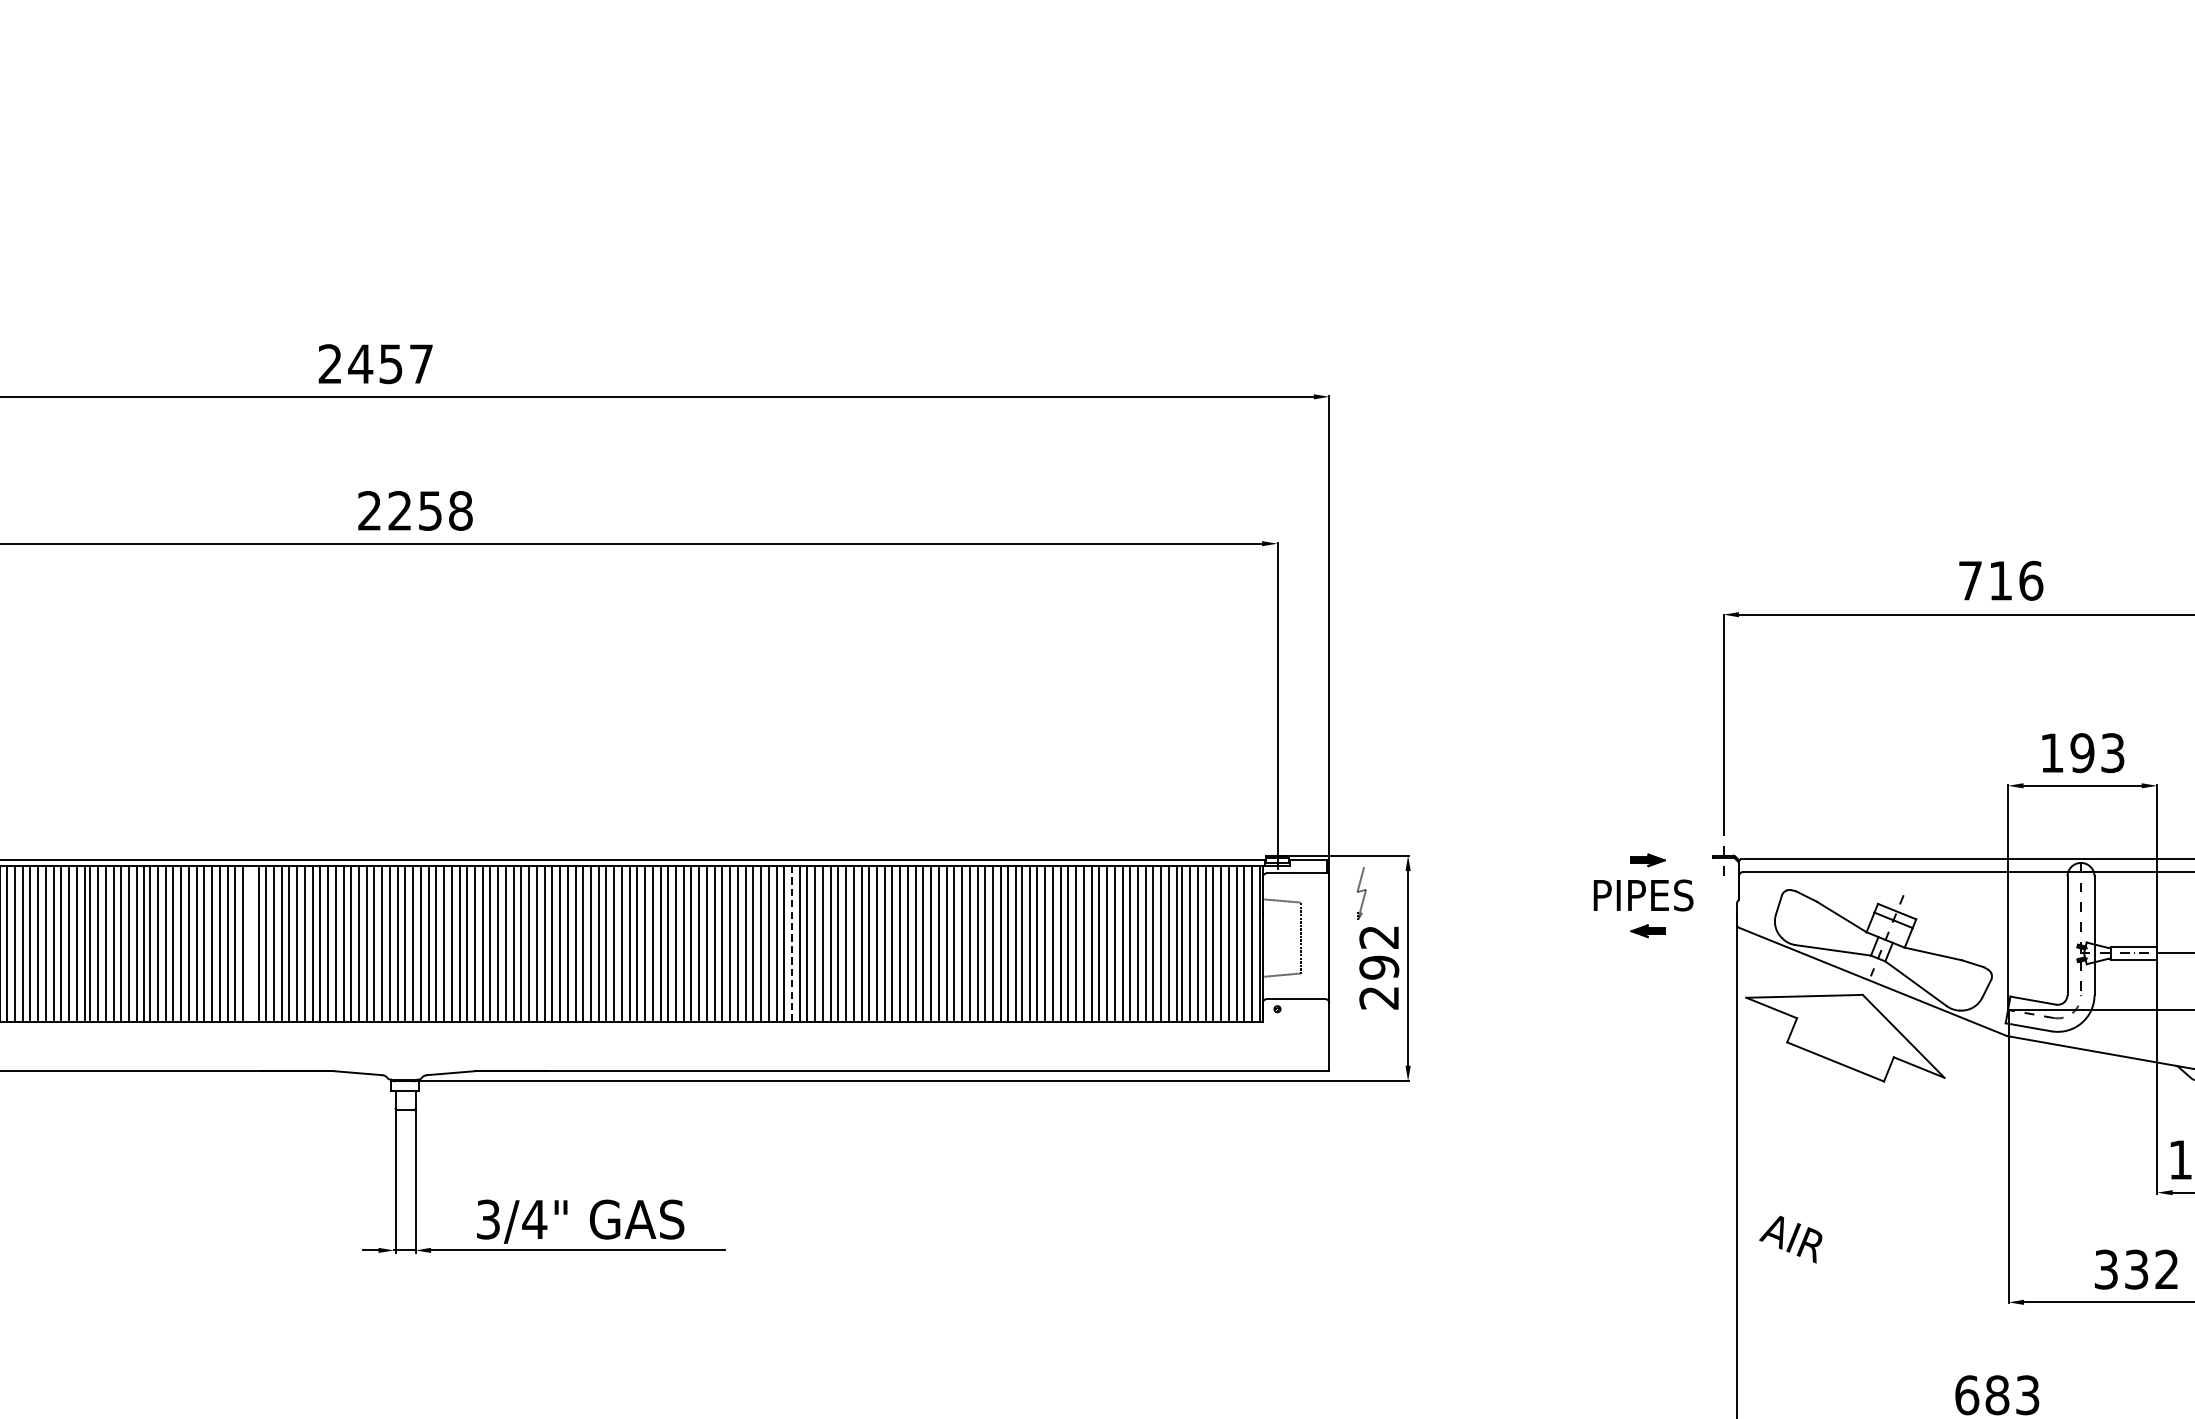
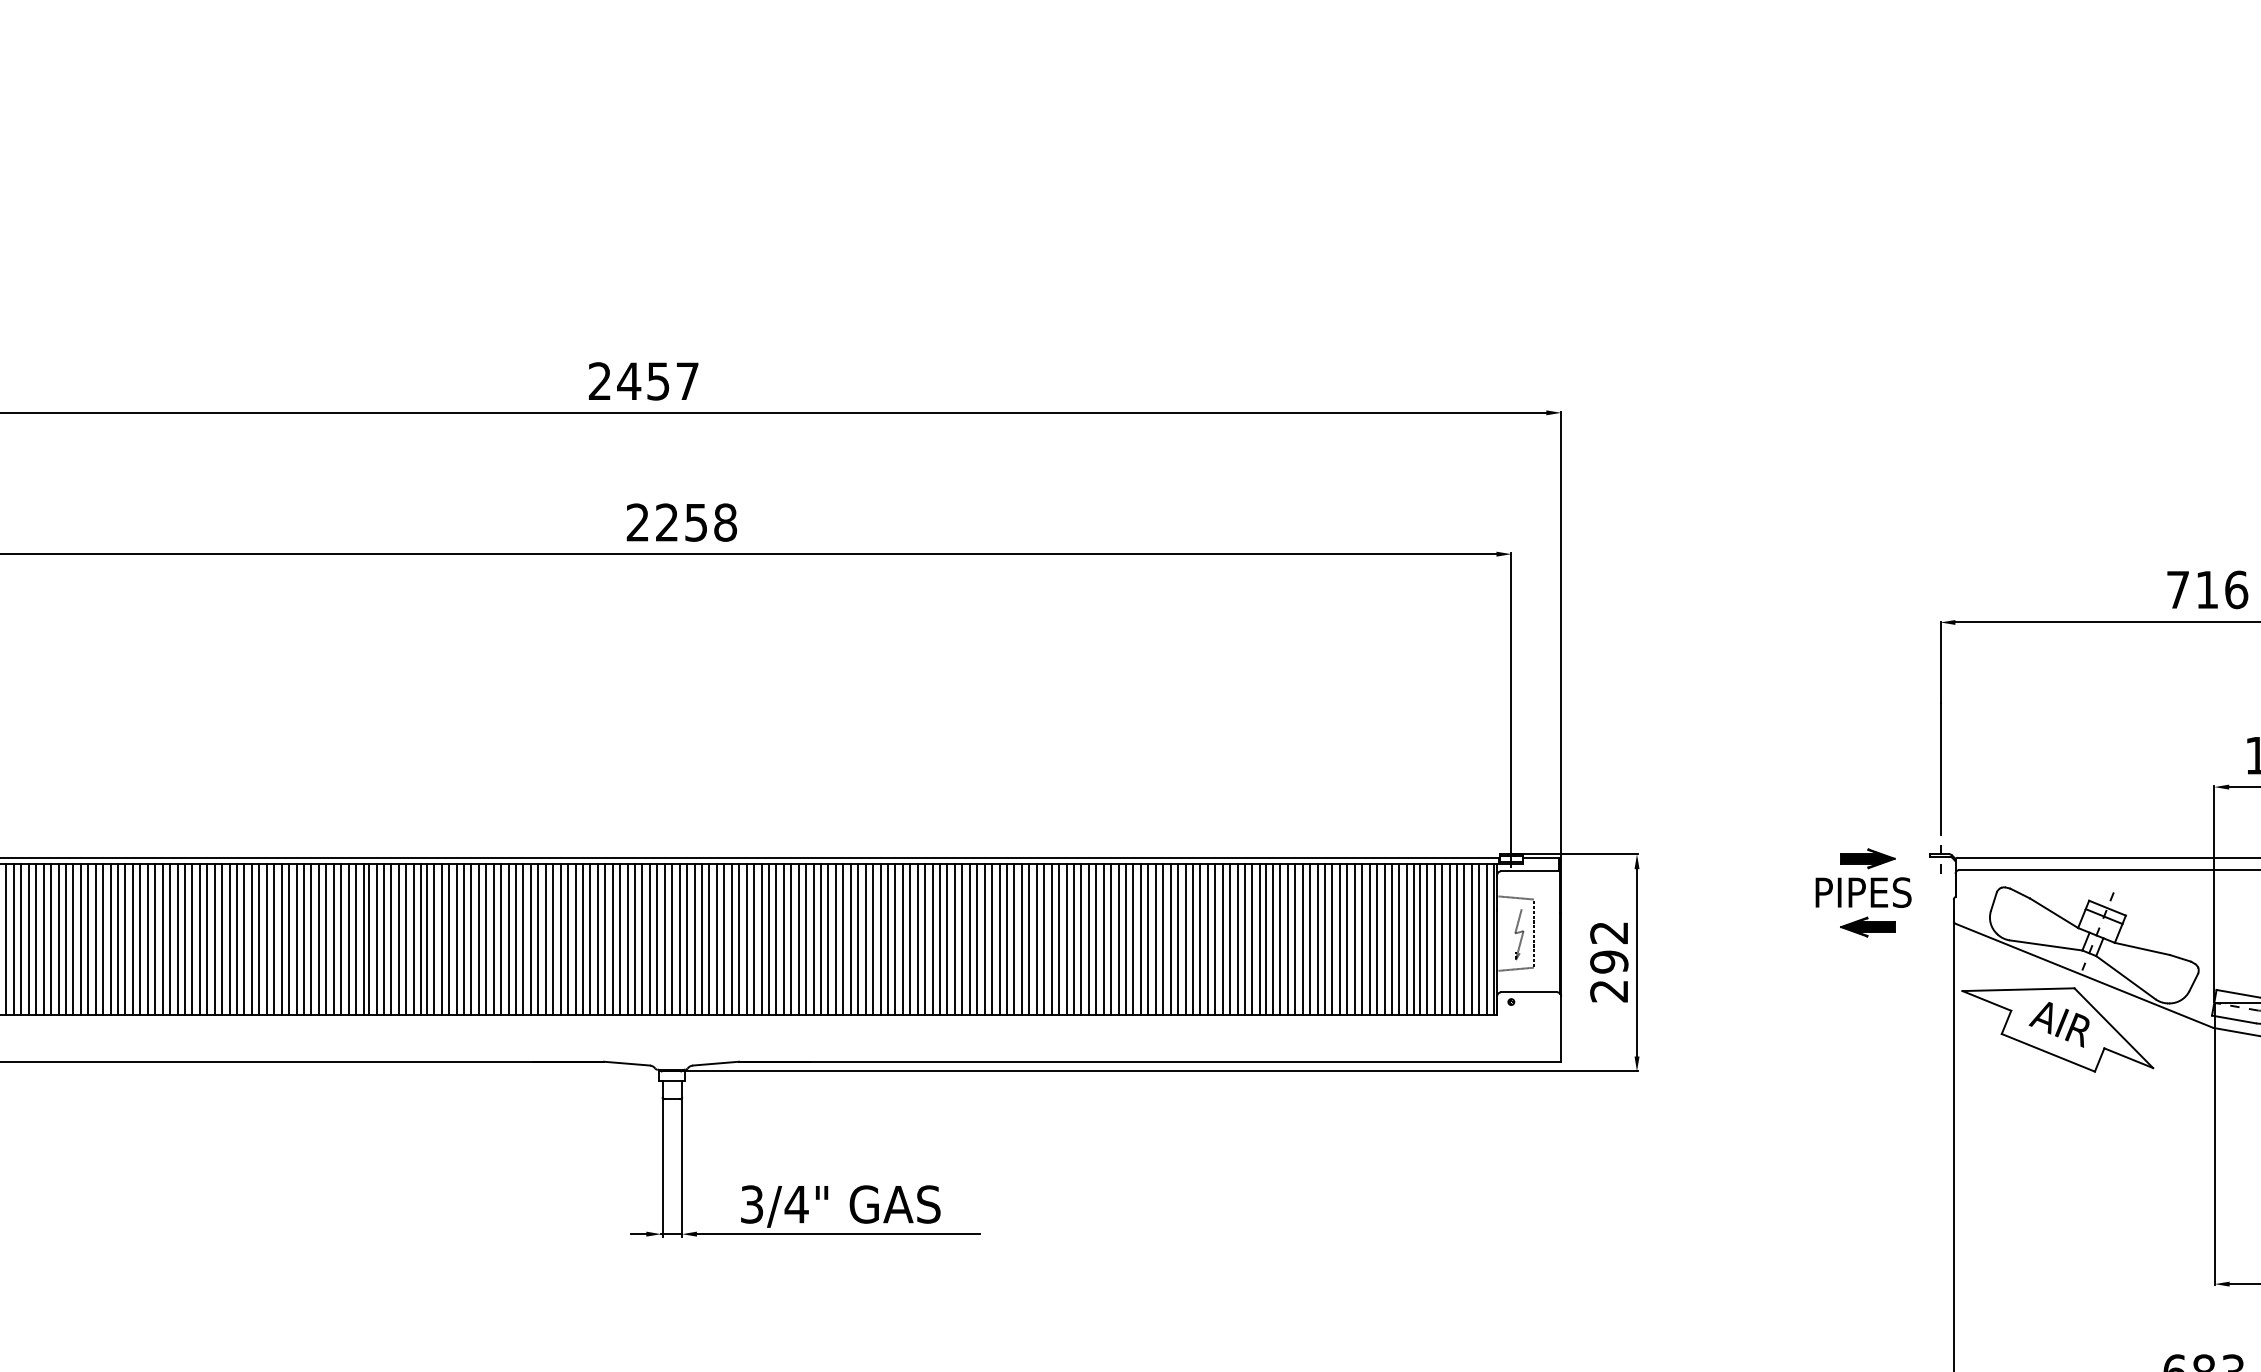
part: (1647, 859) -> (1867, 858), size x1.67
part: (1361, 893) -> (1519, 934), moved
part: (1647, 930) -> (1867, 926), size x1.67
line: (250, 944) -> (523, 939), added
line: (792, 944) -> (1044, 939), dashed -> solid
text: (1790, 1239) -> (2058, 1024), moved

